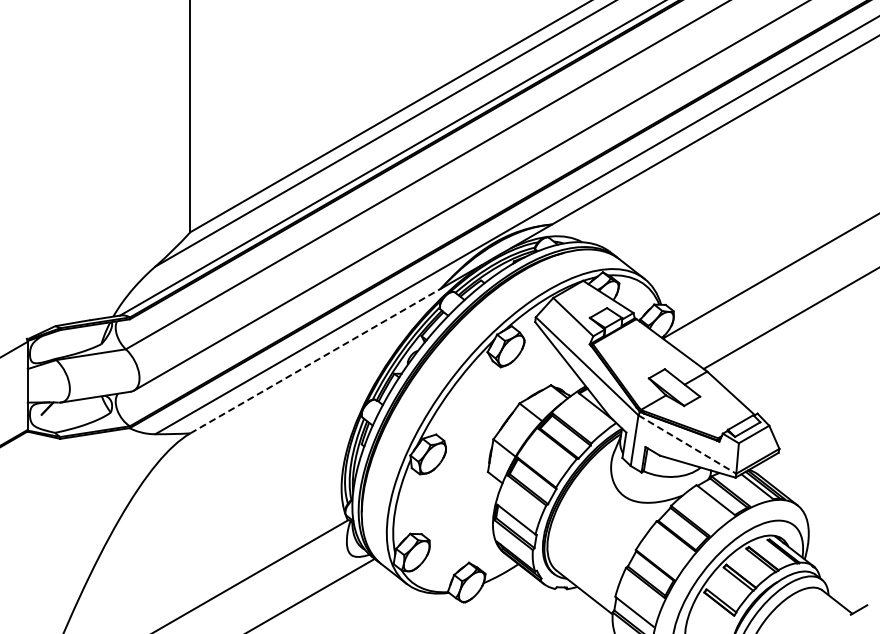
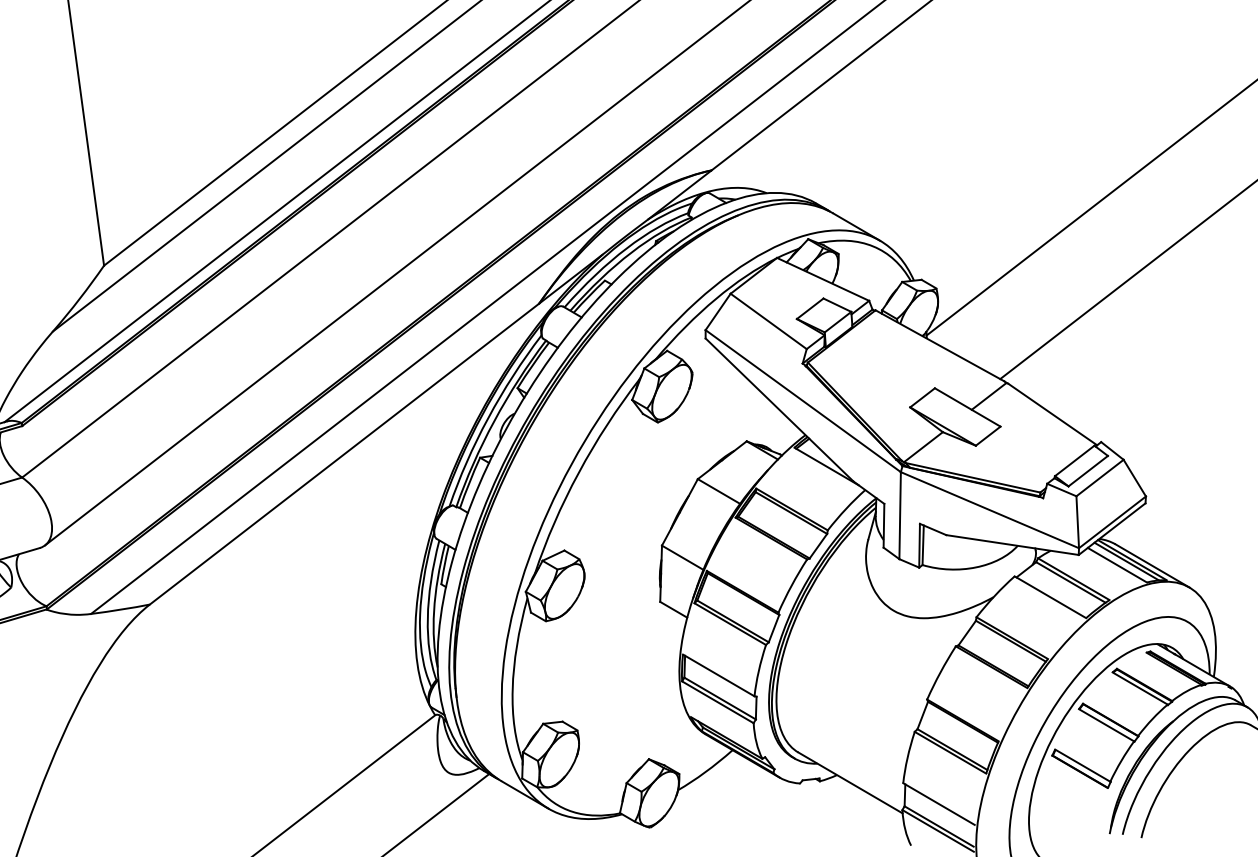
line: (315, 361) -> (344, 454), dashed -> solid
line: (687, 444) -> (990, 510), dashed -> solid

